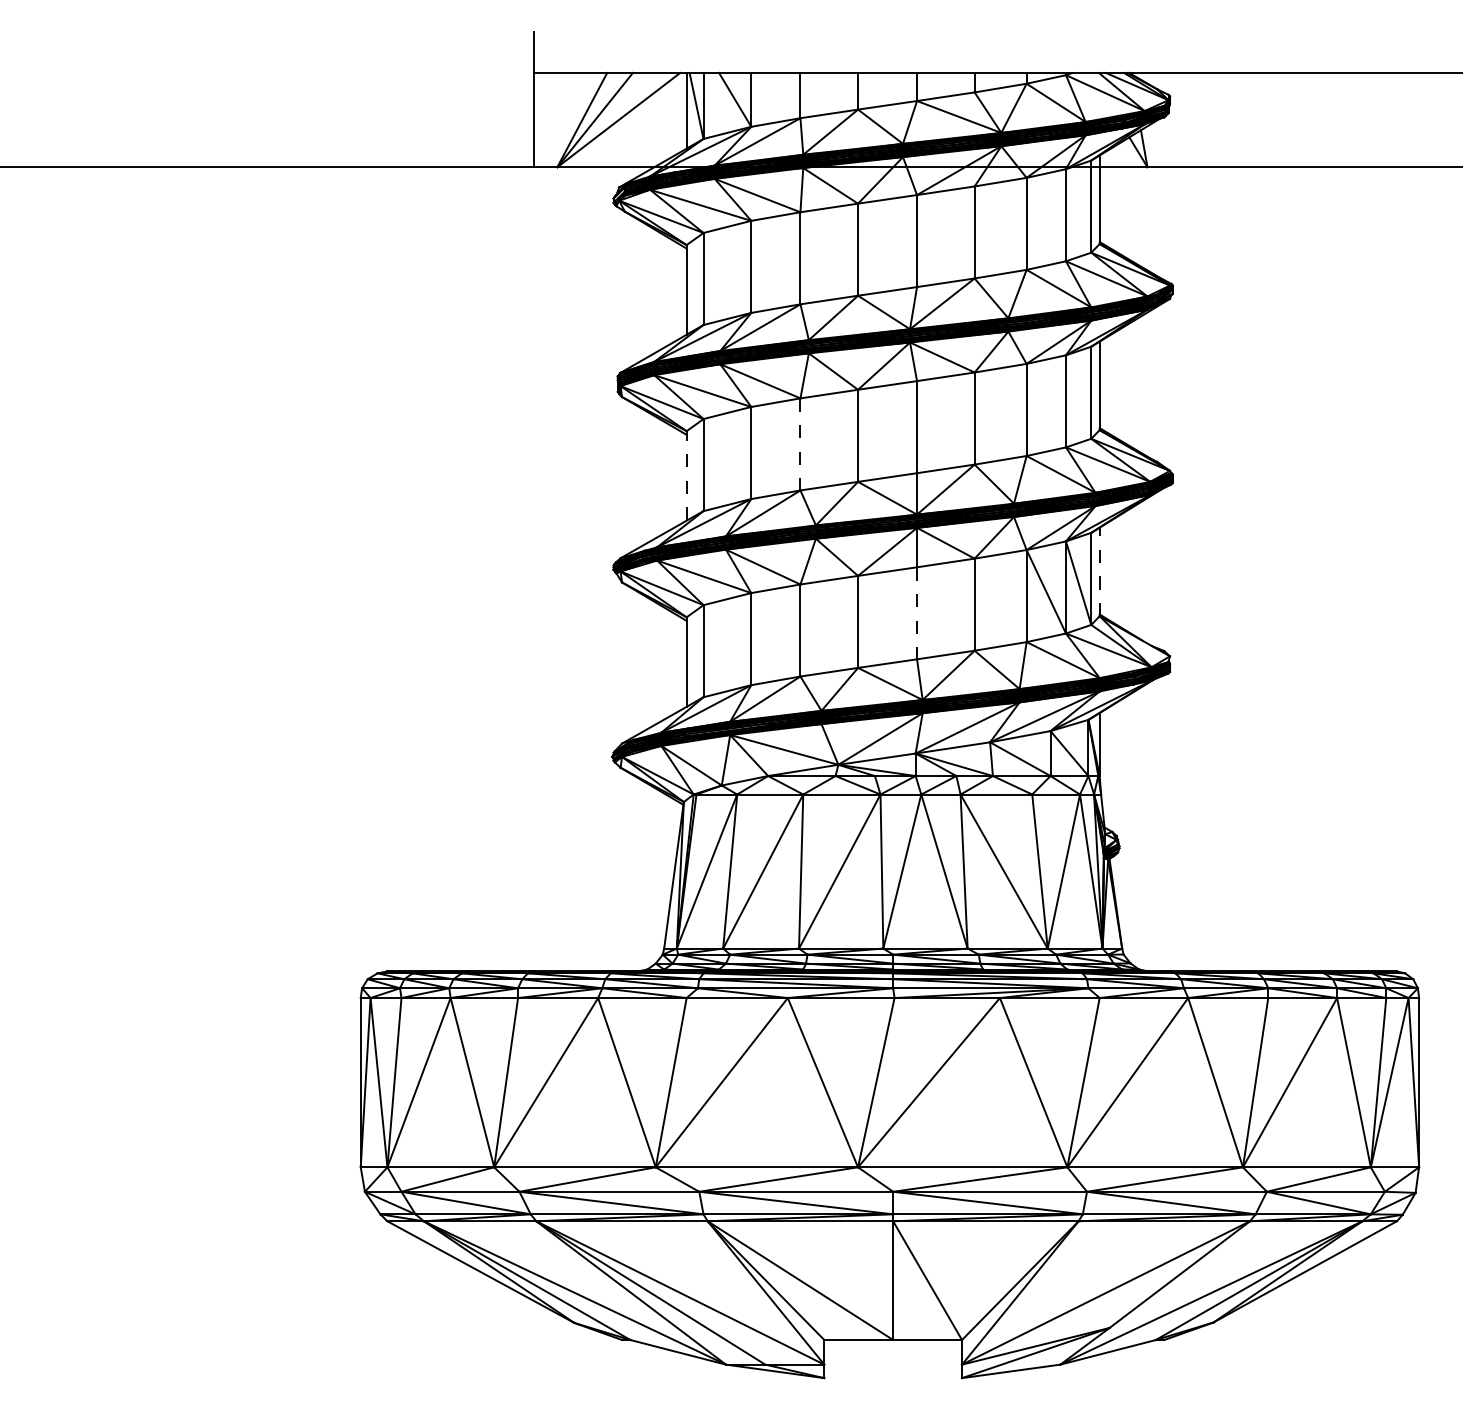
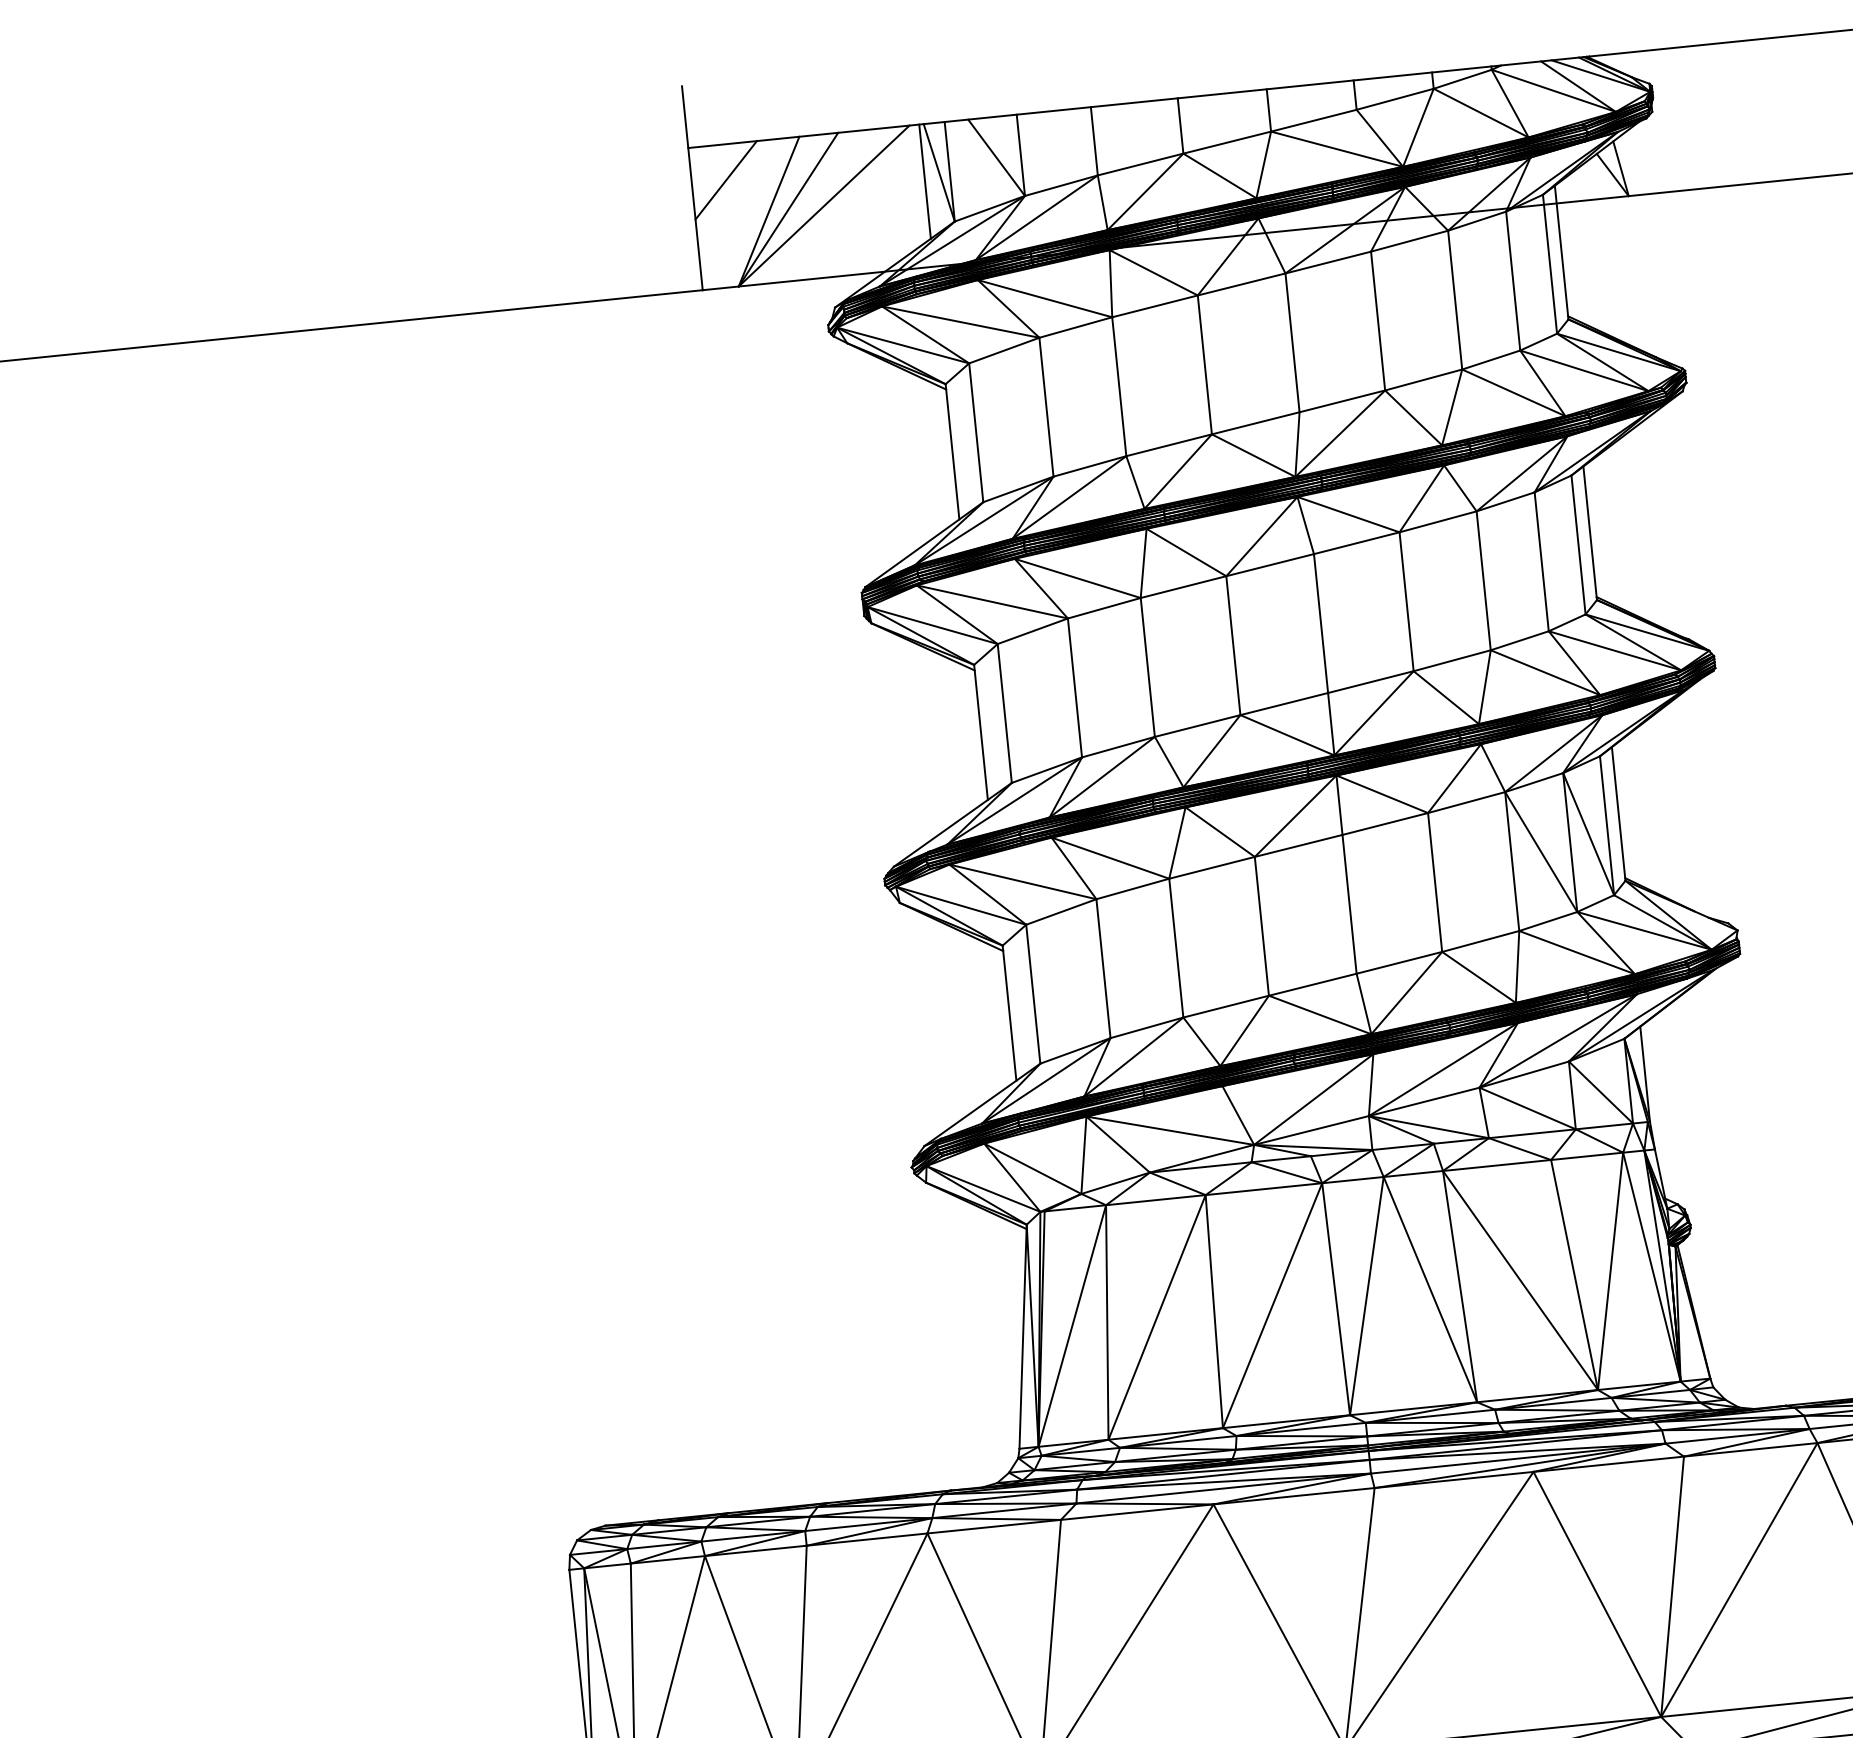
line: (556, 96) -> (726, 180), added
line: (800, 444) -> (1147, 667), dashed -> solid
line: (686, 475) -> (980, 731), dashed -> solid
line: (1099, 571) -> (1618, 813), dashed -> solid
line: (917, 613) -> (1350, 904), dashed -> solid

